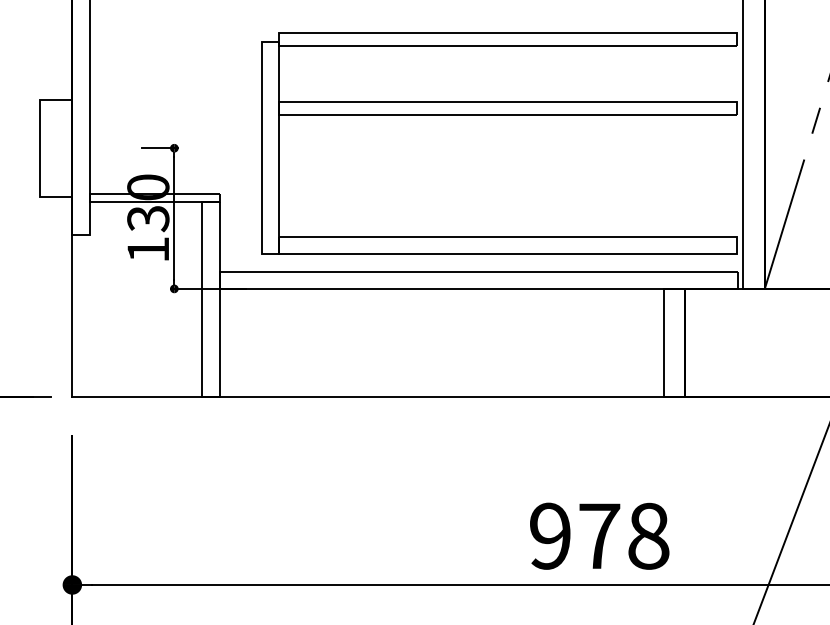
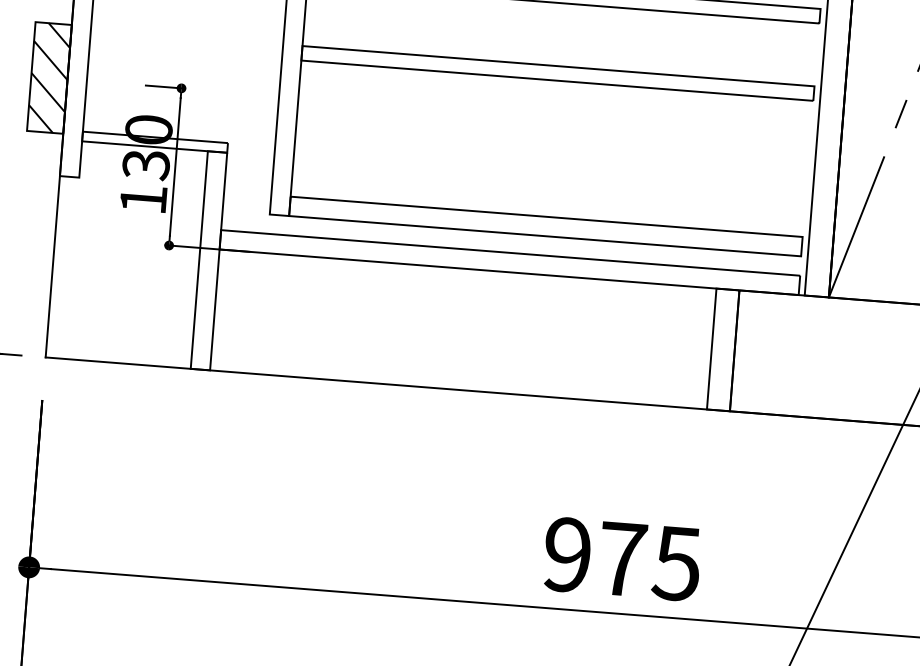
hatch: (55, 147) -> (48, 77), added
text: (648, 535) -> (677, 562), 978 -> 975

